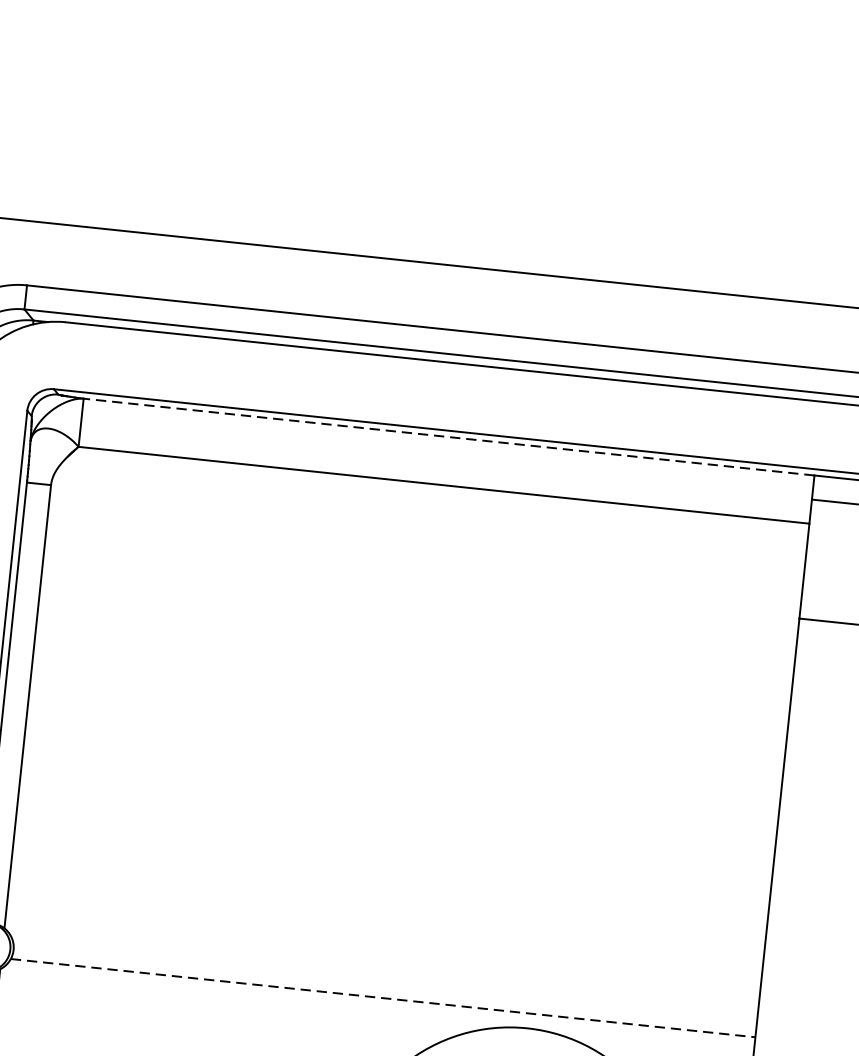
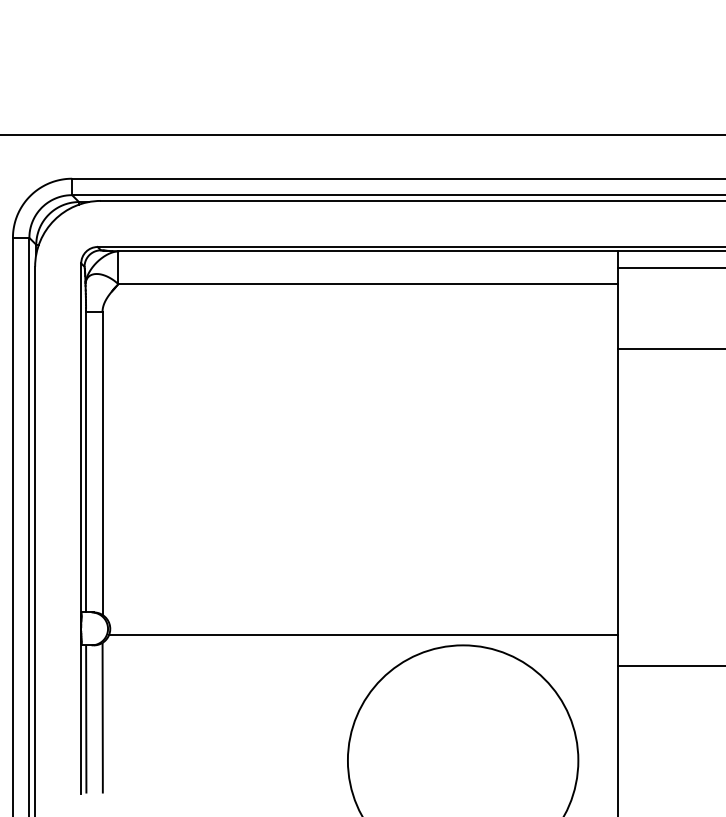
line: (449, 437) -> (368, 251), dashed -> solid
line: (383, 998) -> (363, 635), dashed -> solid

